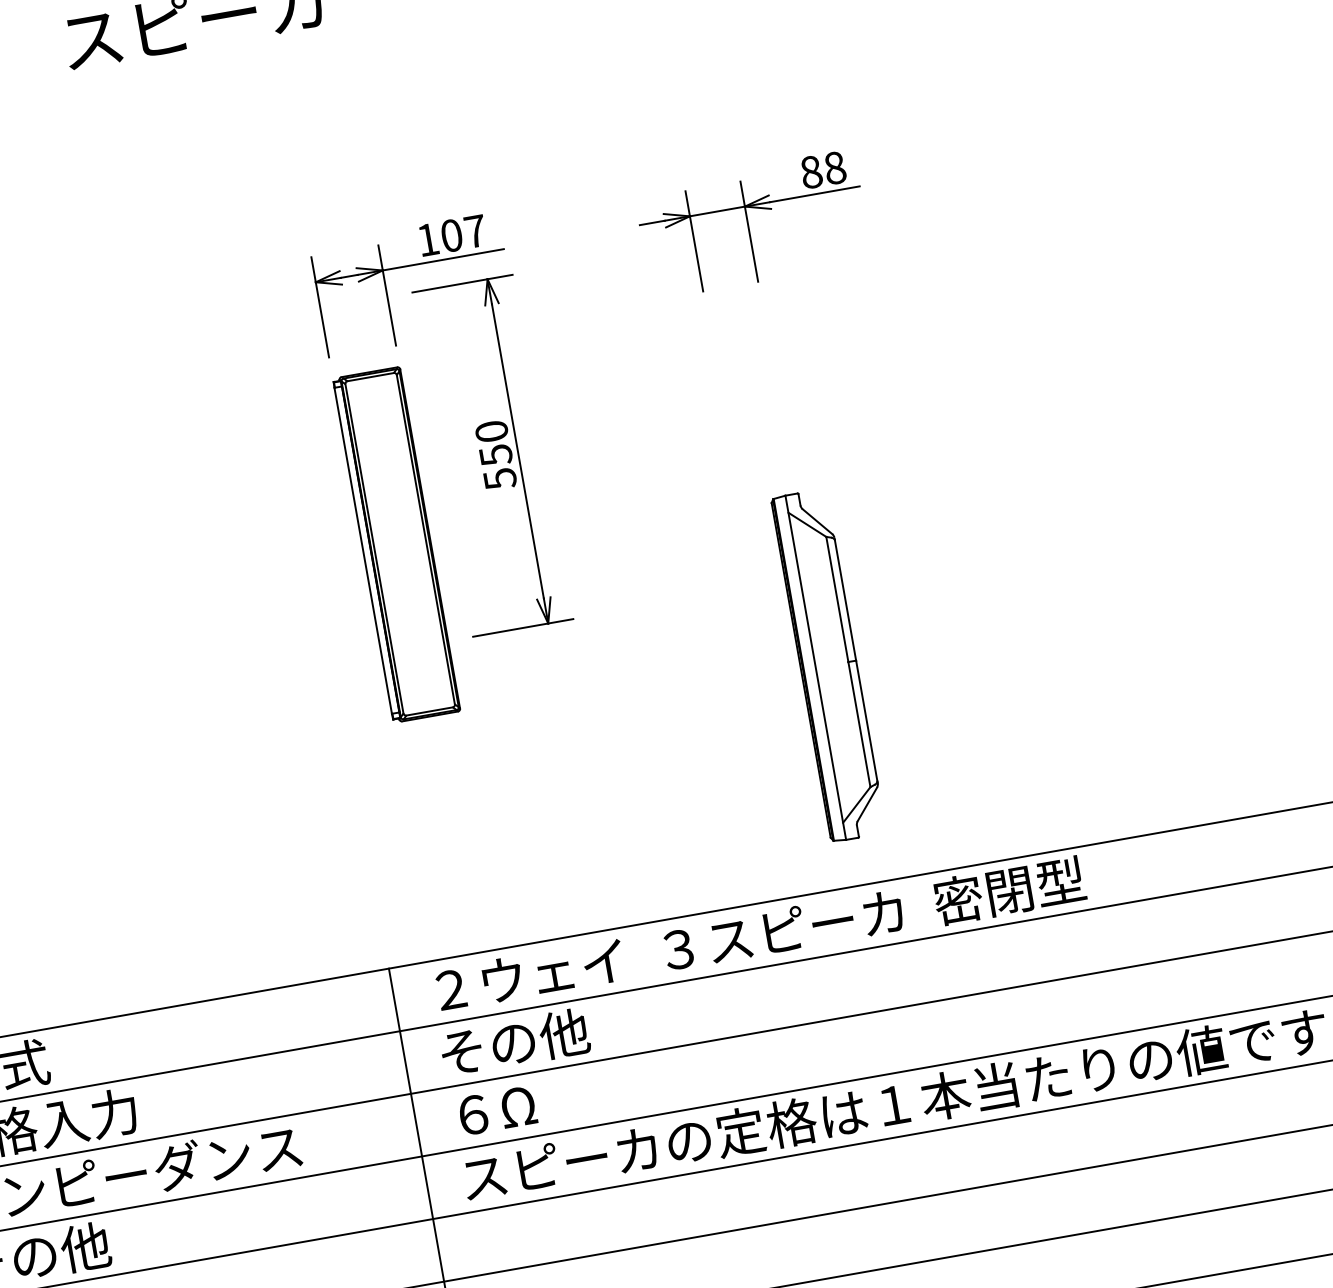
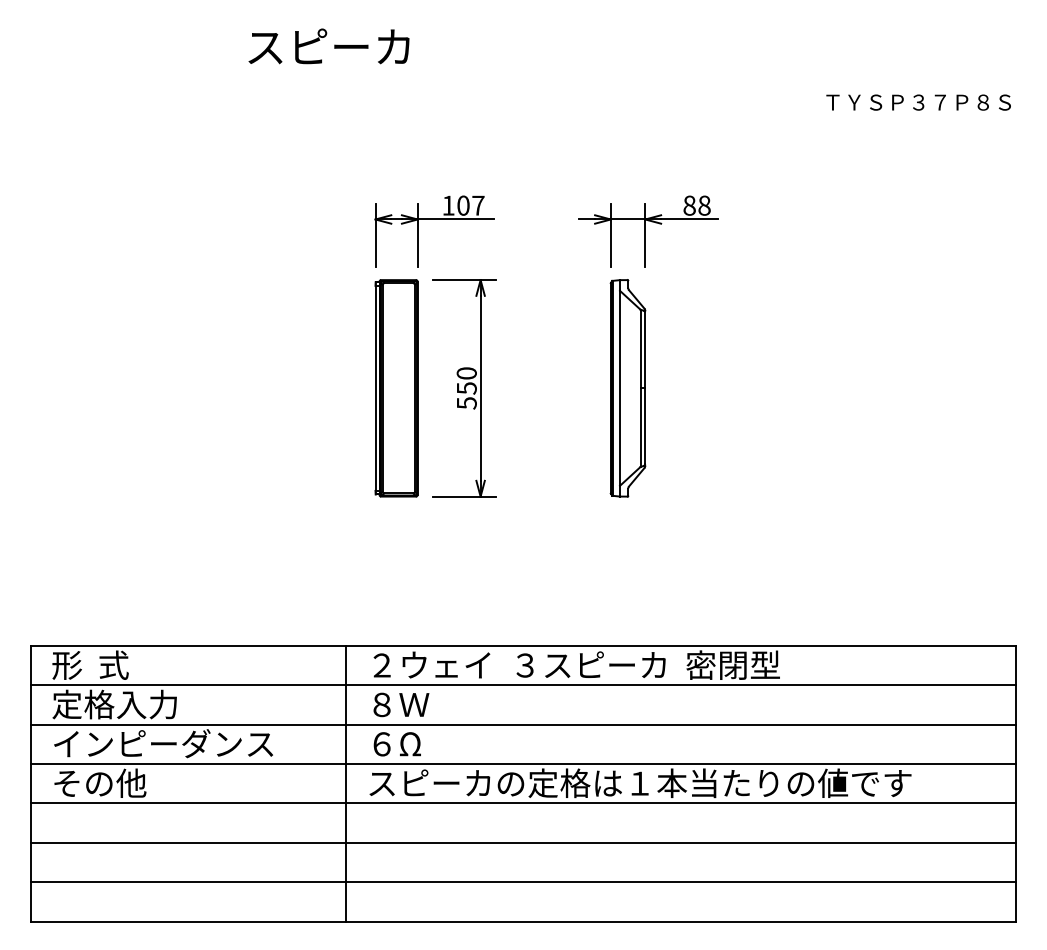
part: (492, 456) -> (464, 388), moved
part: (827, 665) -> (627, 388), moved
text: (515, 1042) -> (415, 704), その他 -> ８Ｗ

